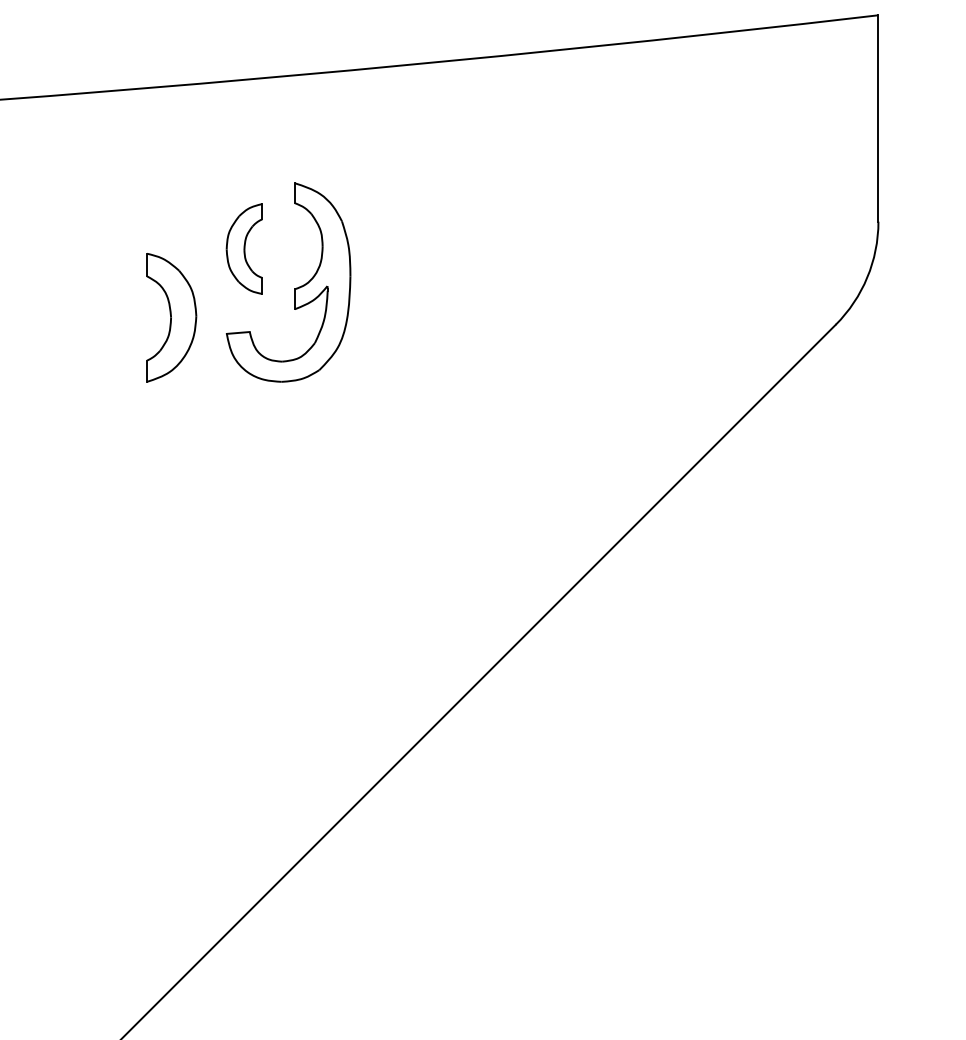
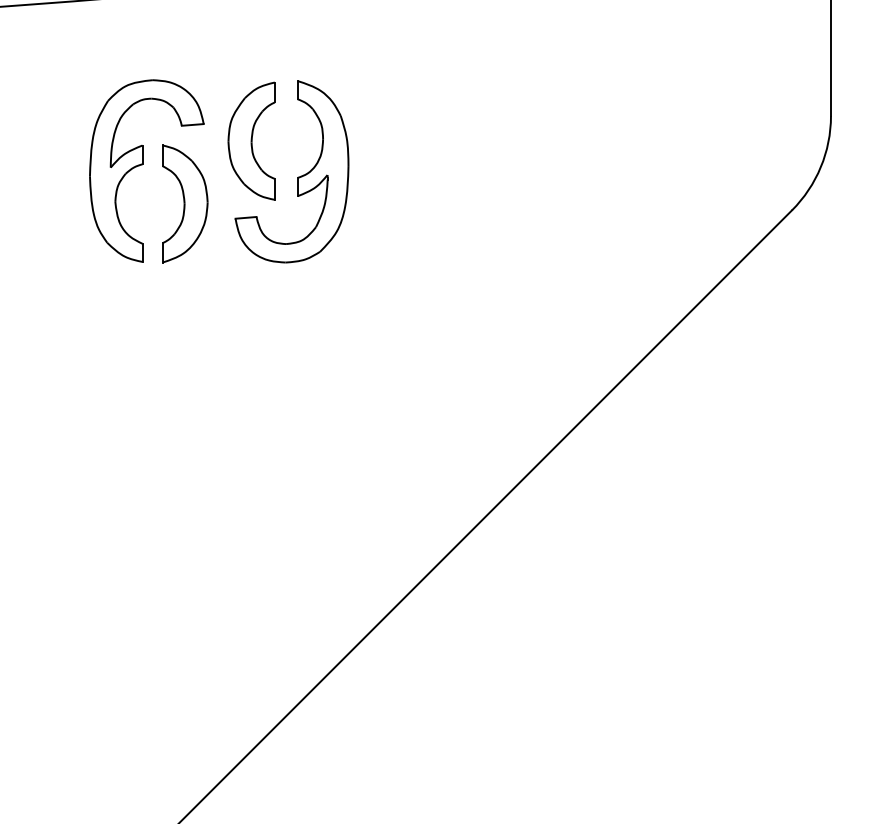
part: (244, 248) -> (251, 140), size x1.43
part: (124, 275) -> (142, 165), added

